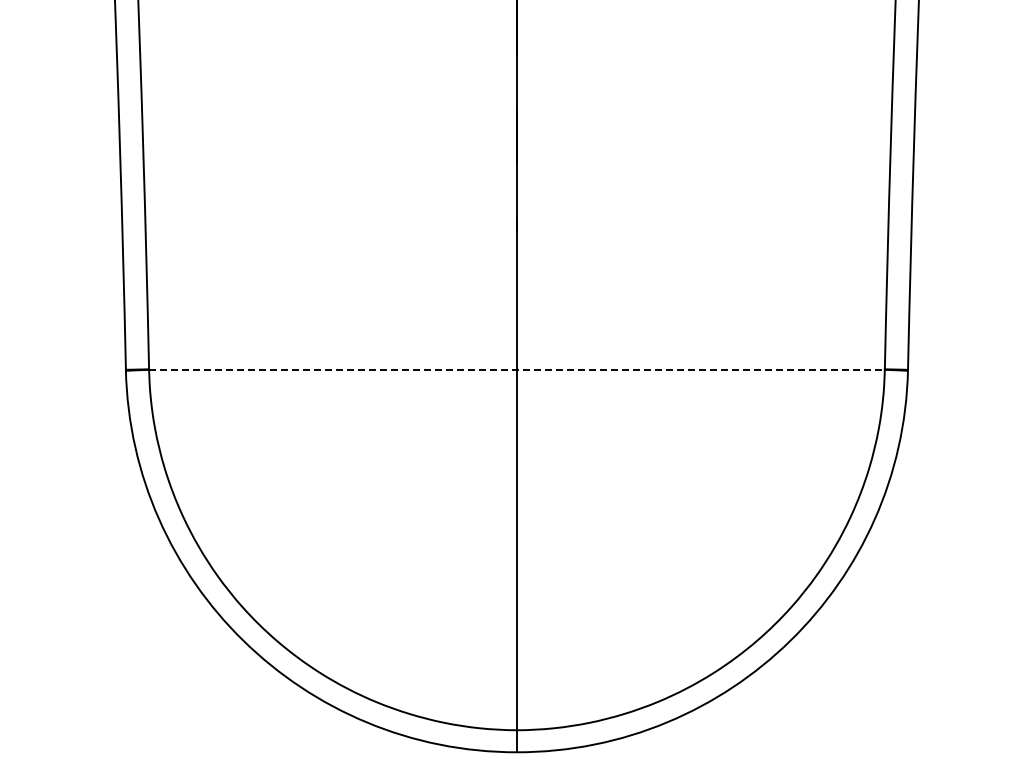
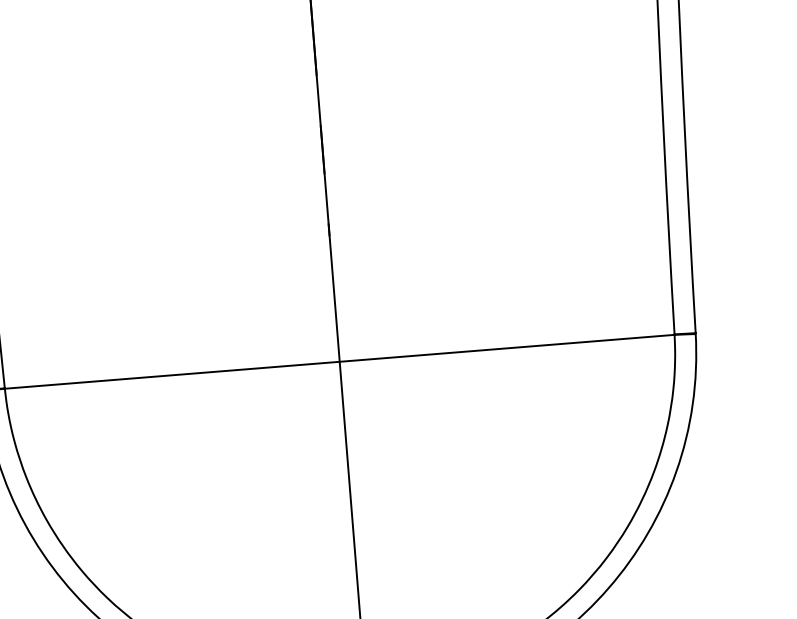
line: (516, 369) -> (339, 361), dashed -> solid

